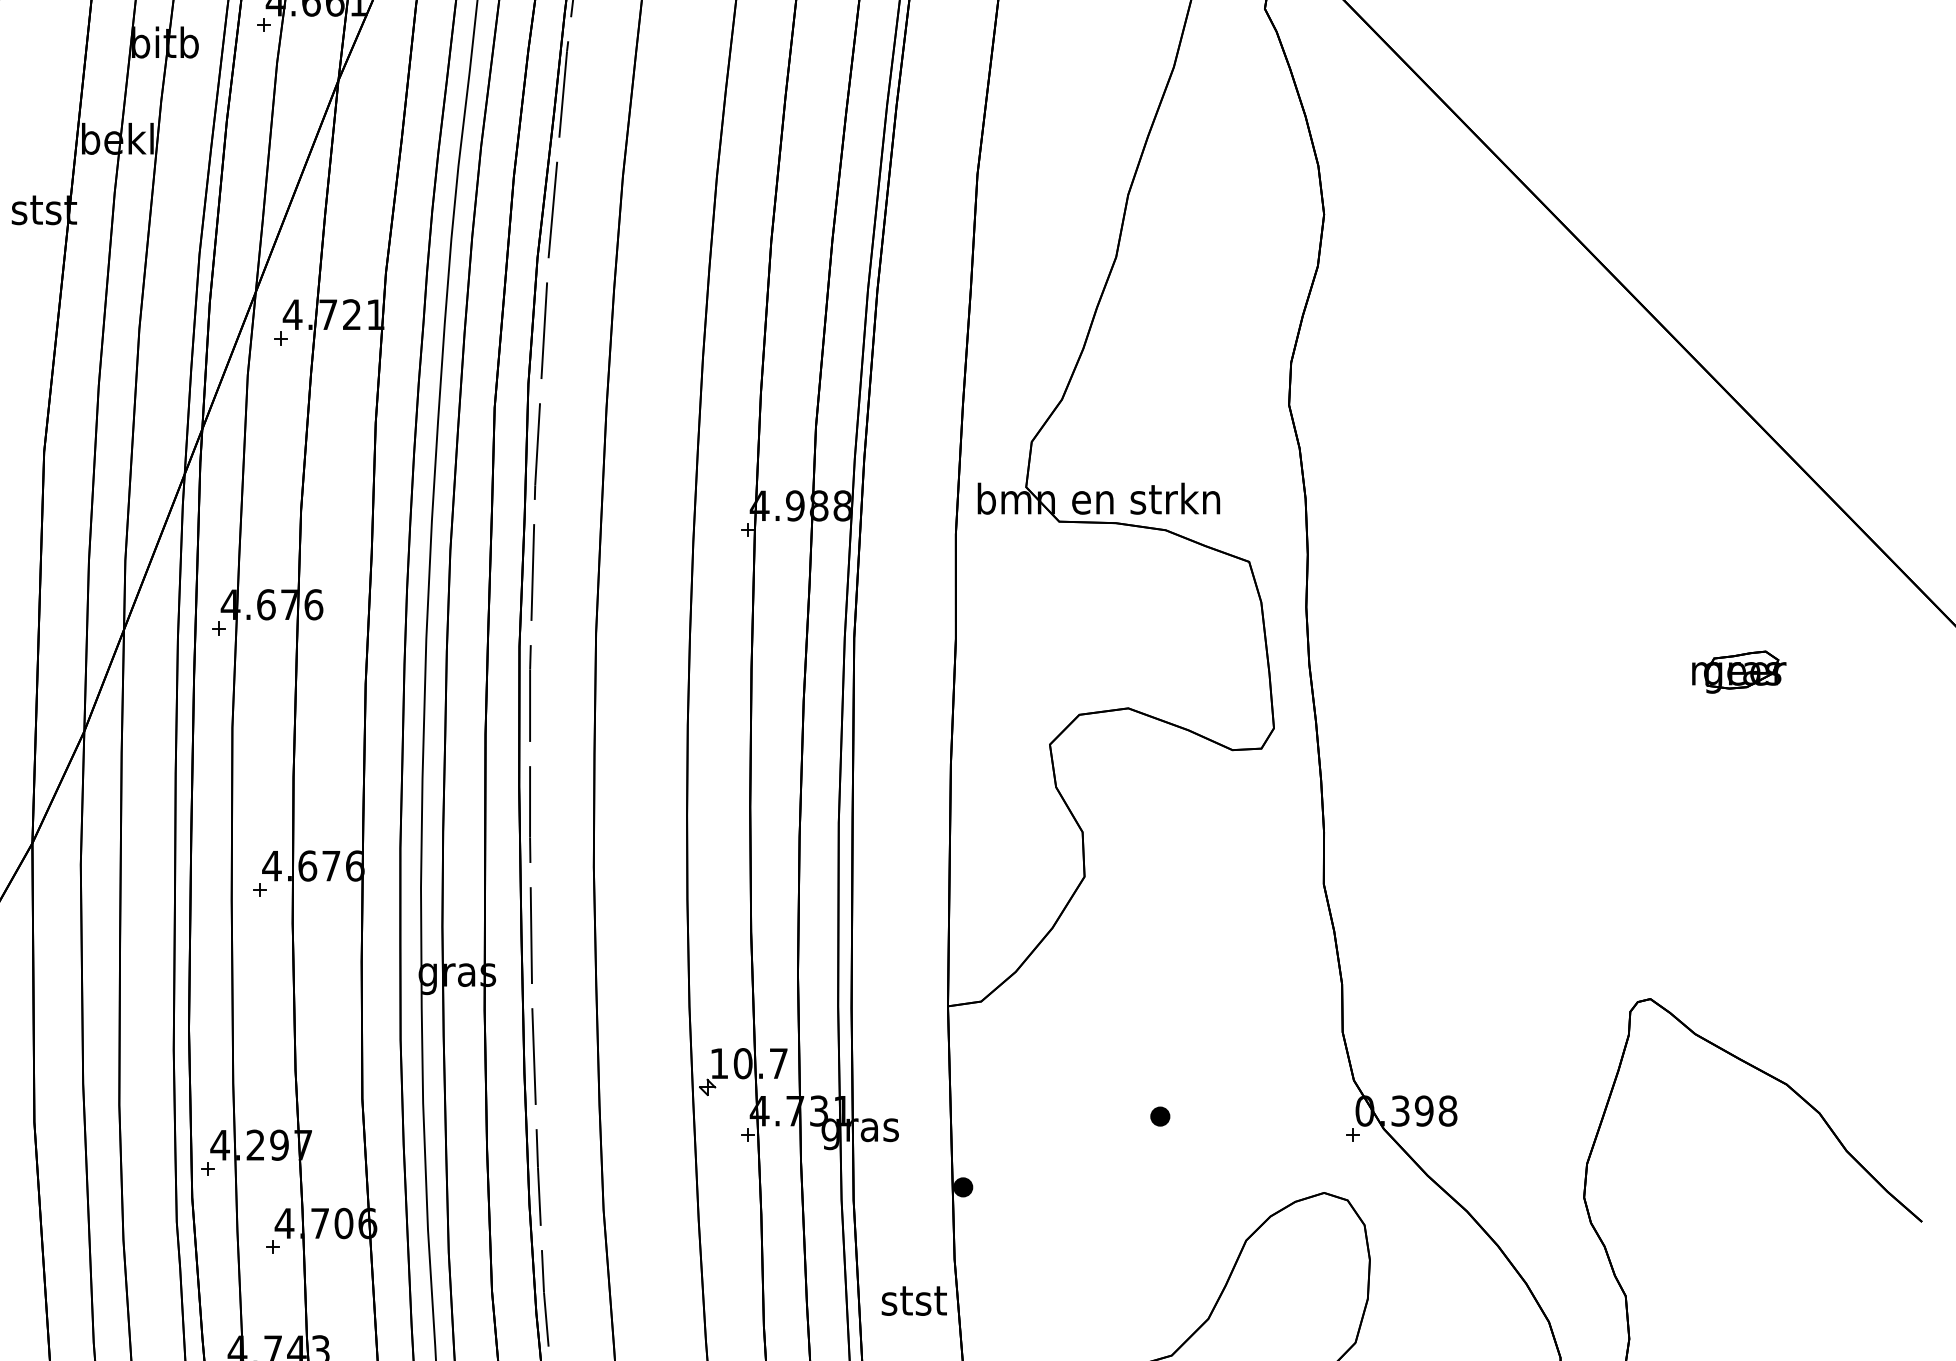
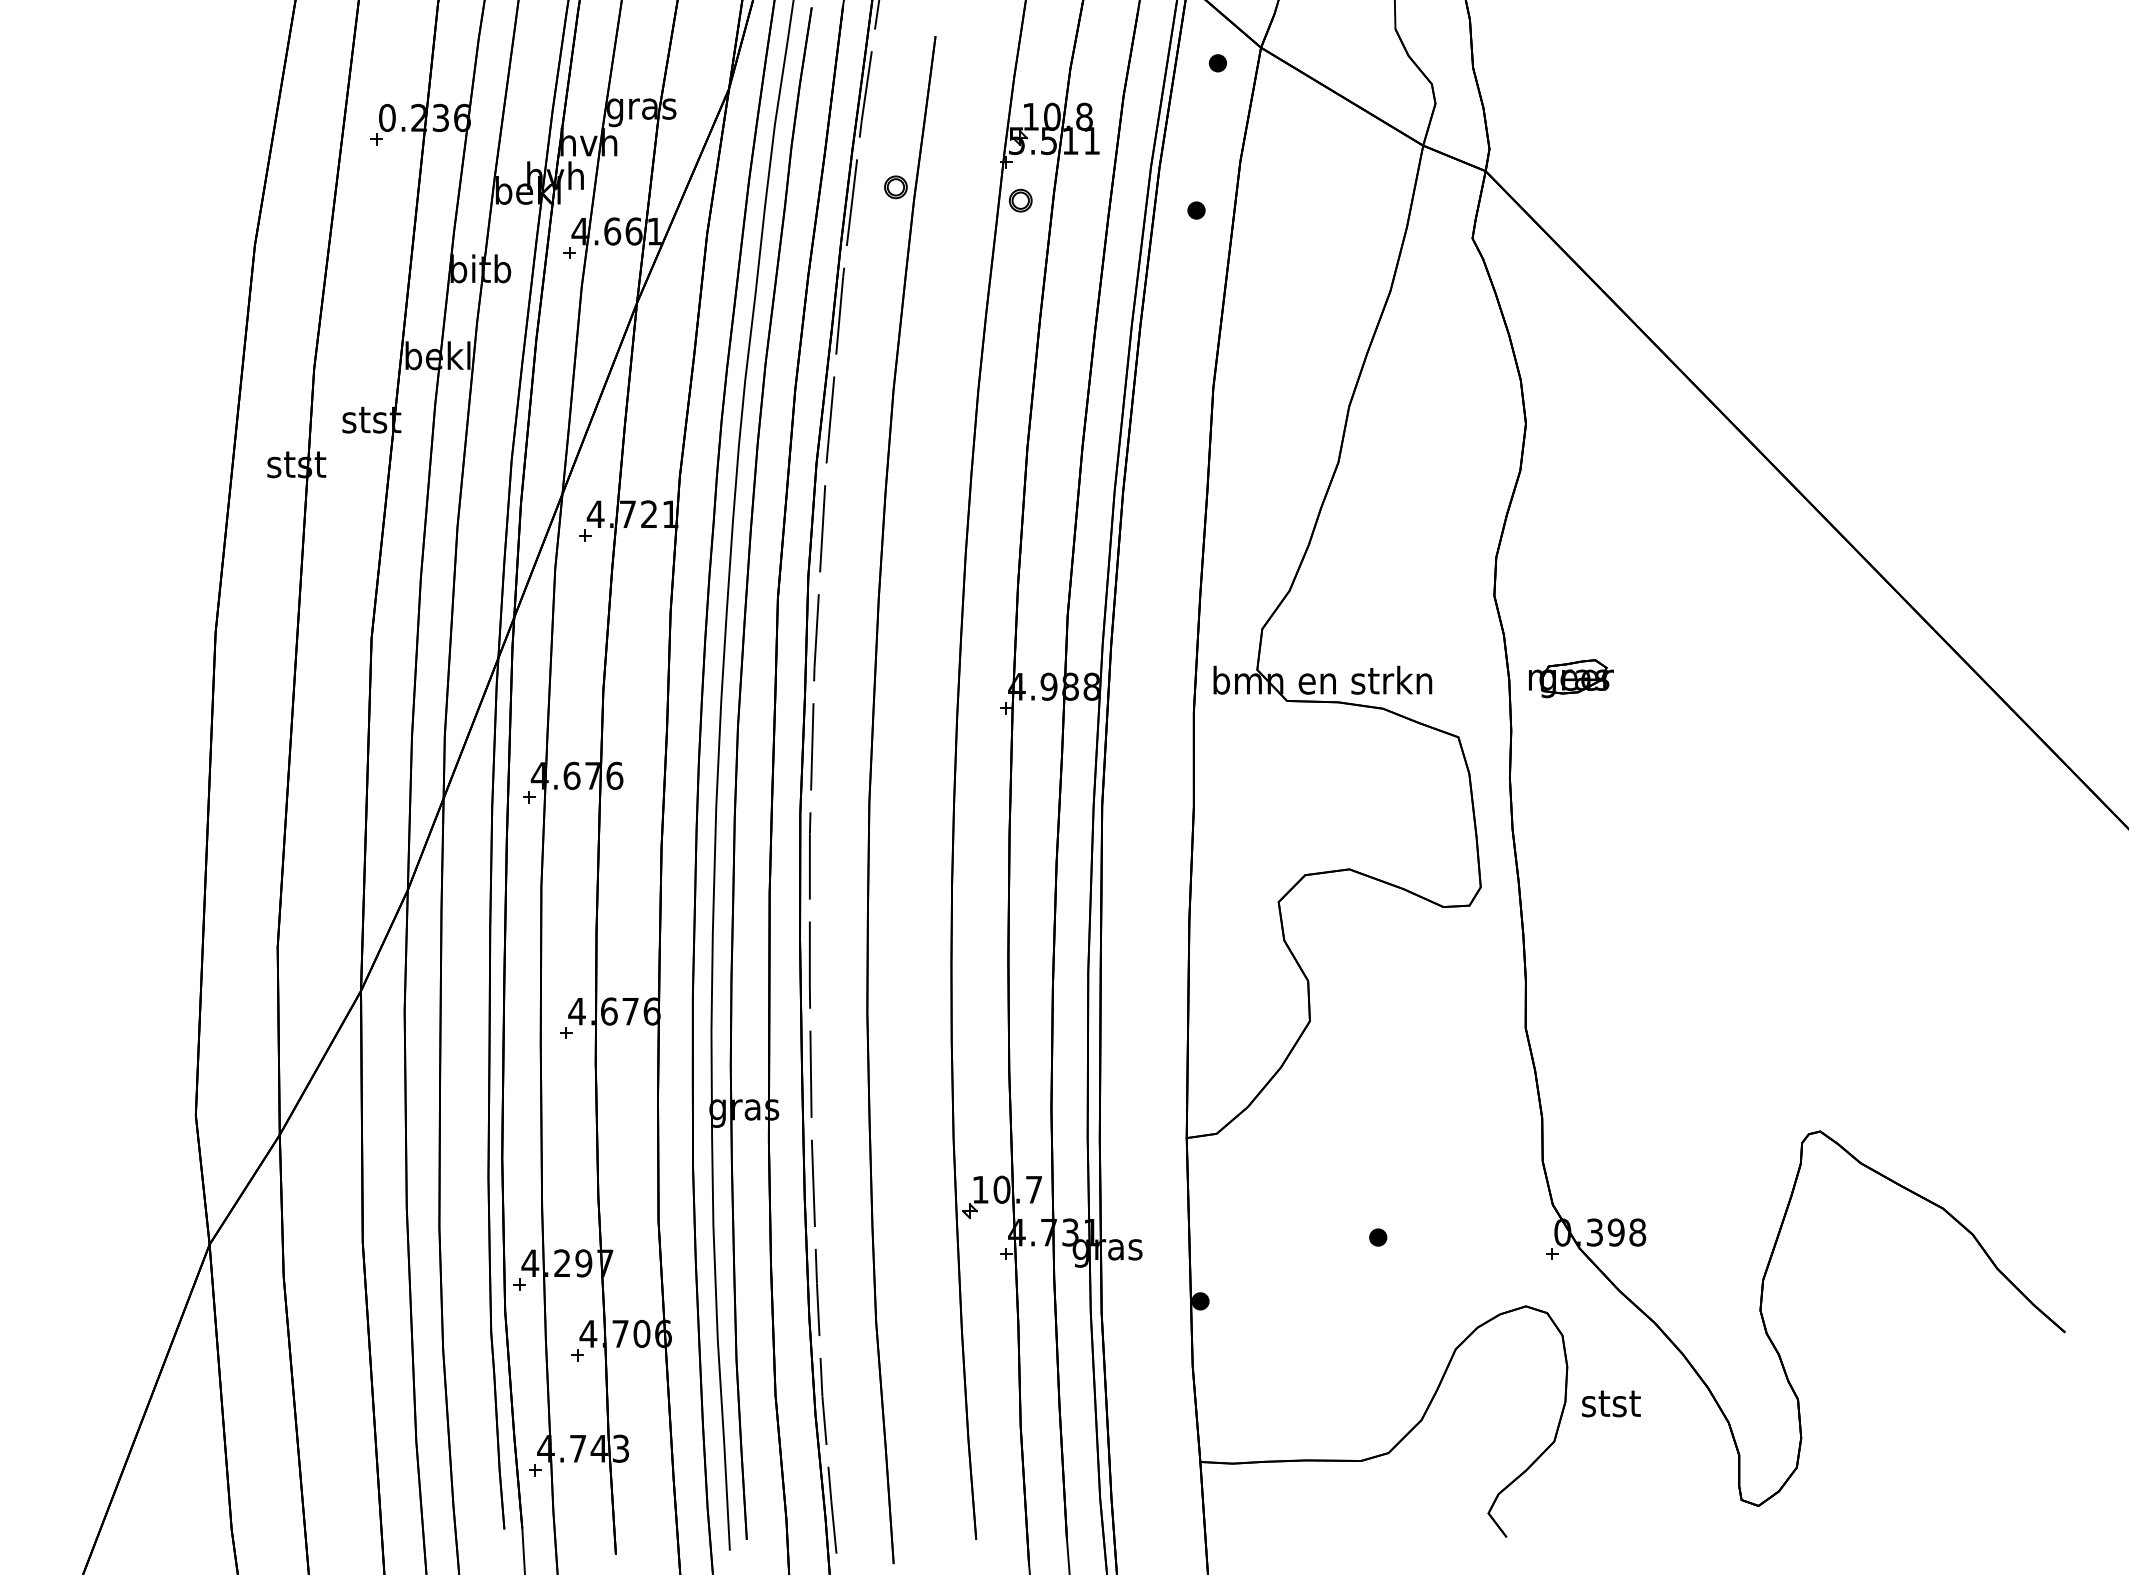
part: (1739, 671) -> (1571, 678), moved
text: (914, 1300) -> (1611, 1403), moved

